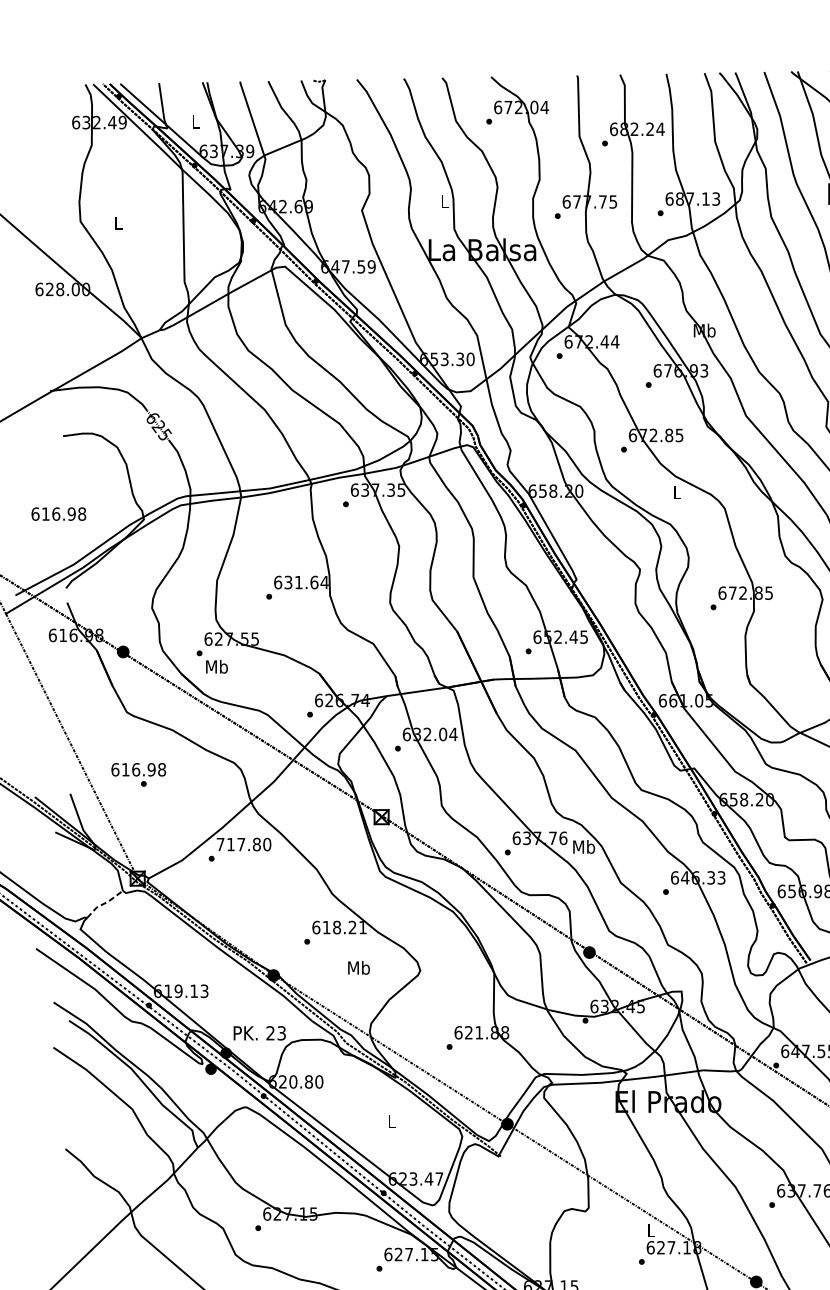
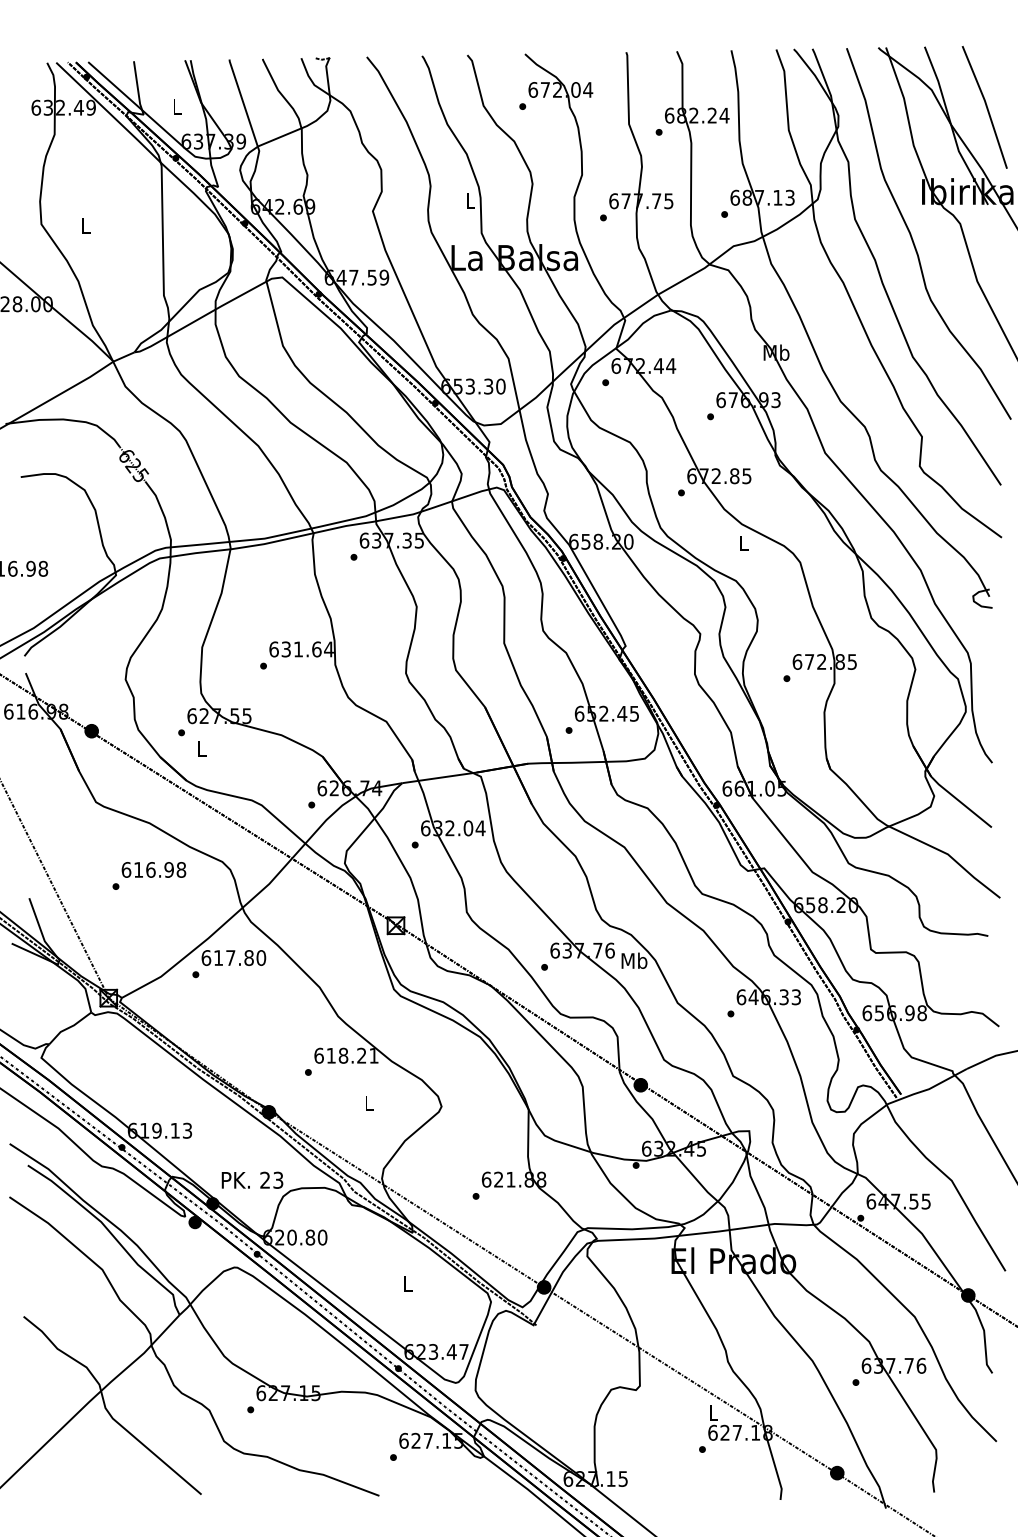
text: (216, 666) -> (201, 748), Mb -> L
text: (138, 769) -> (153, 869), moved
text: (220, 844) -> (206, 957), 717.80 -> 617.80
line: (104, 903) -> (69, 1027), dashed -> solid
text: (359, 968) -> (369, 1103), Mb -> L

